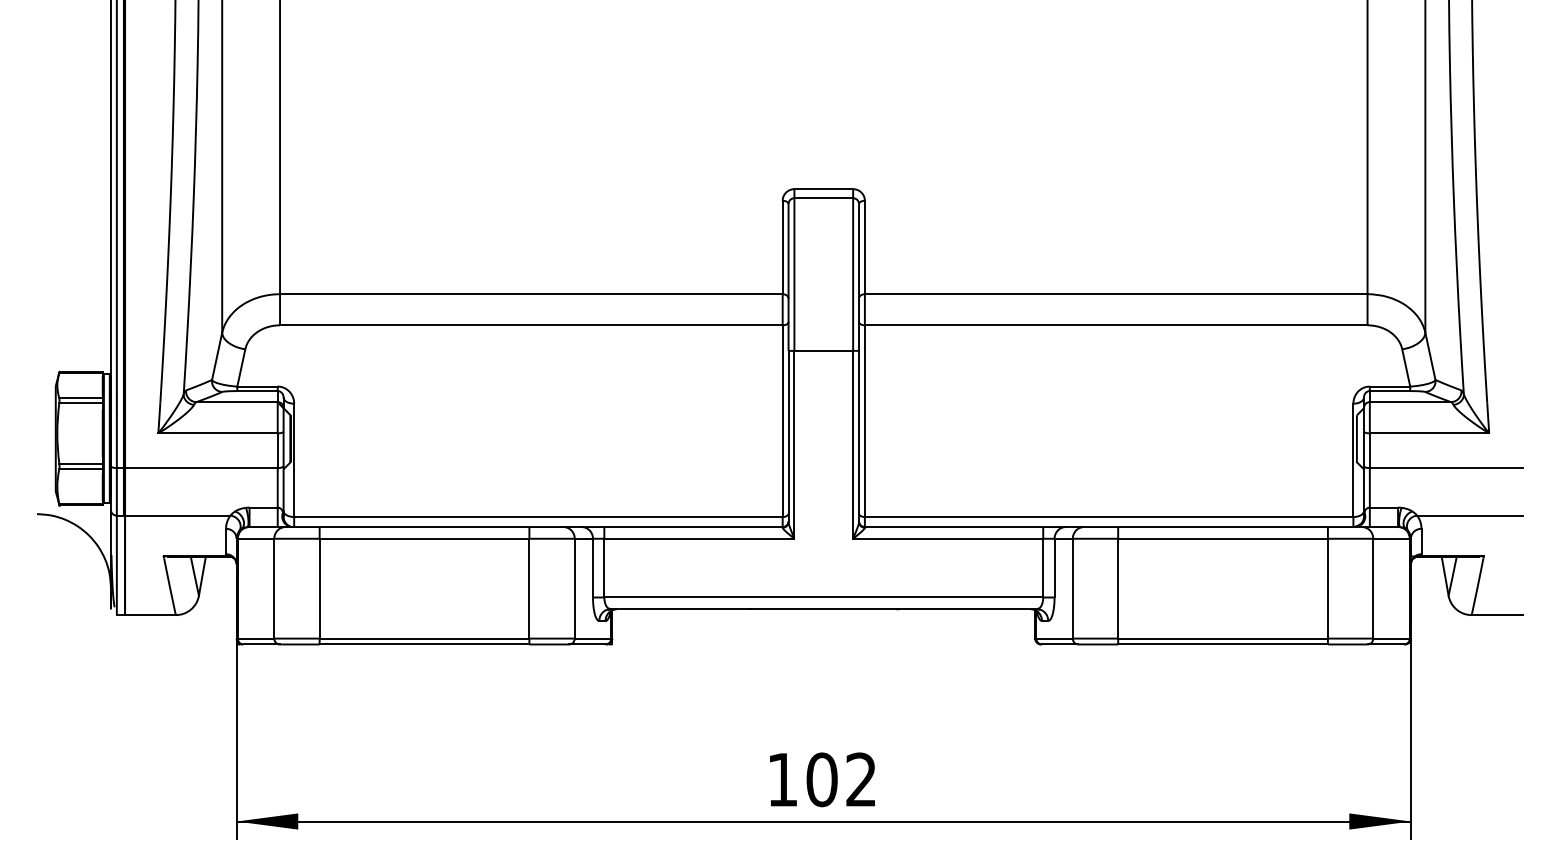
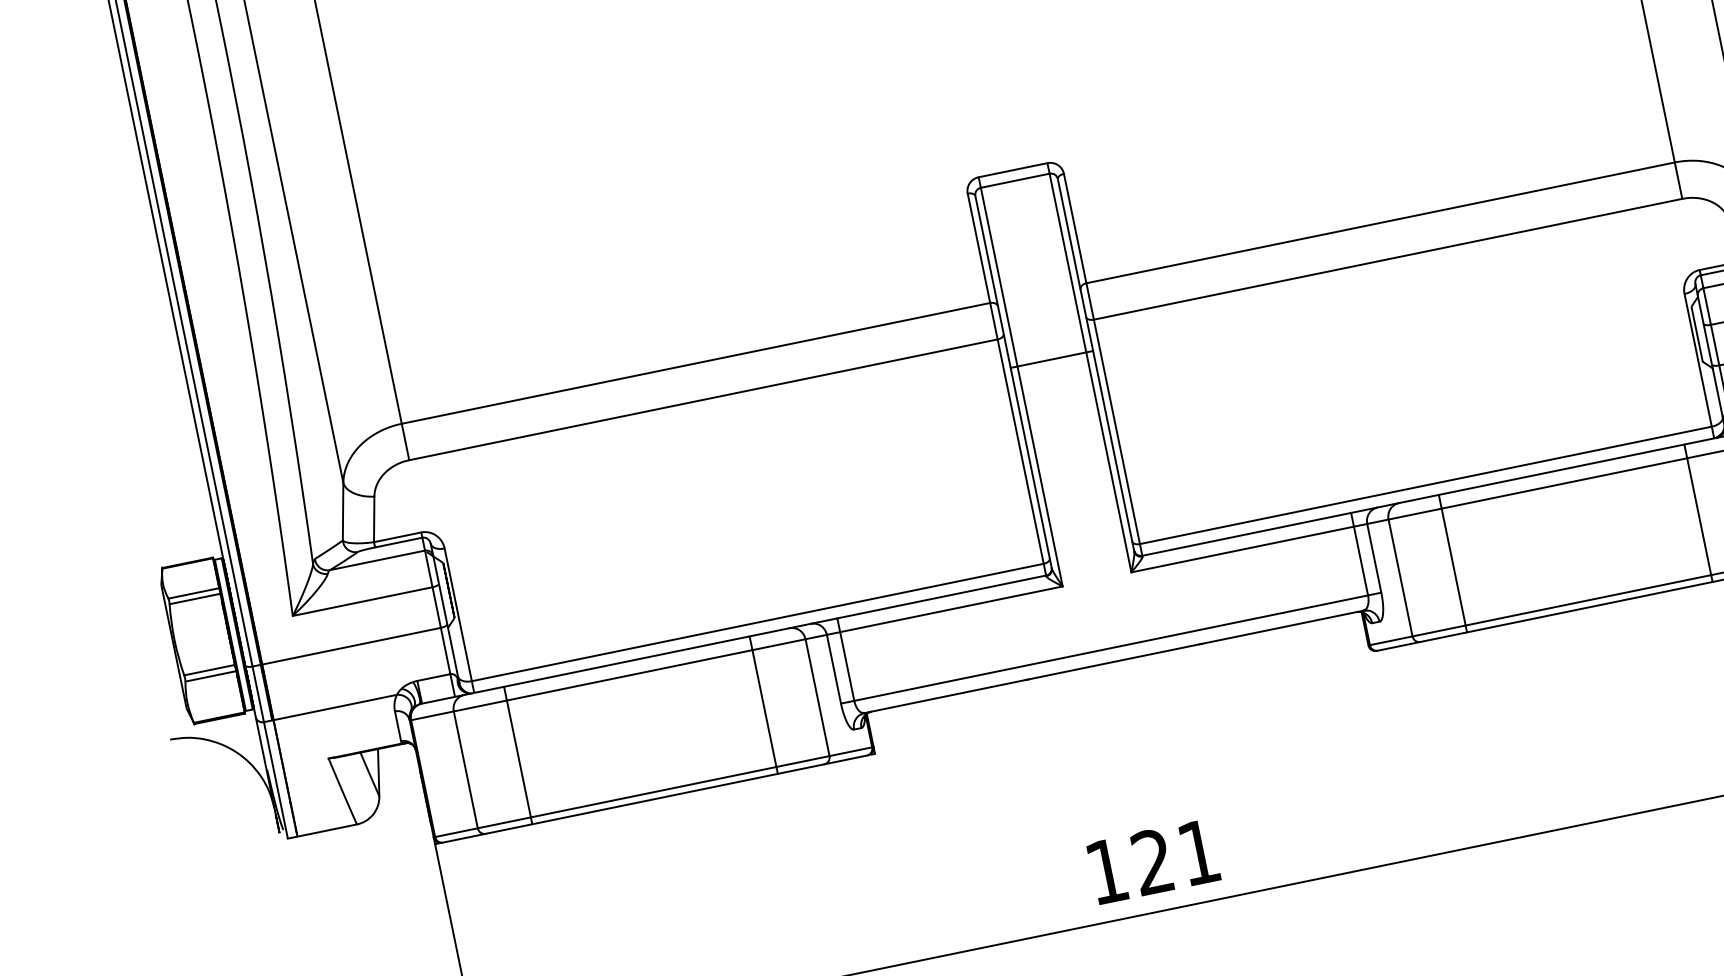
text: (840, 779) -> (1174, 857), 102 -> 121

